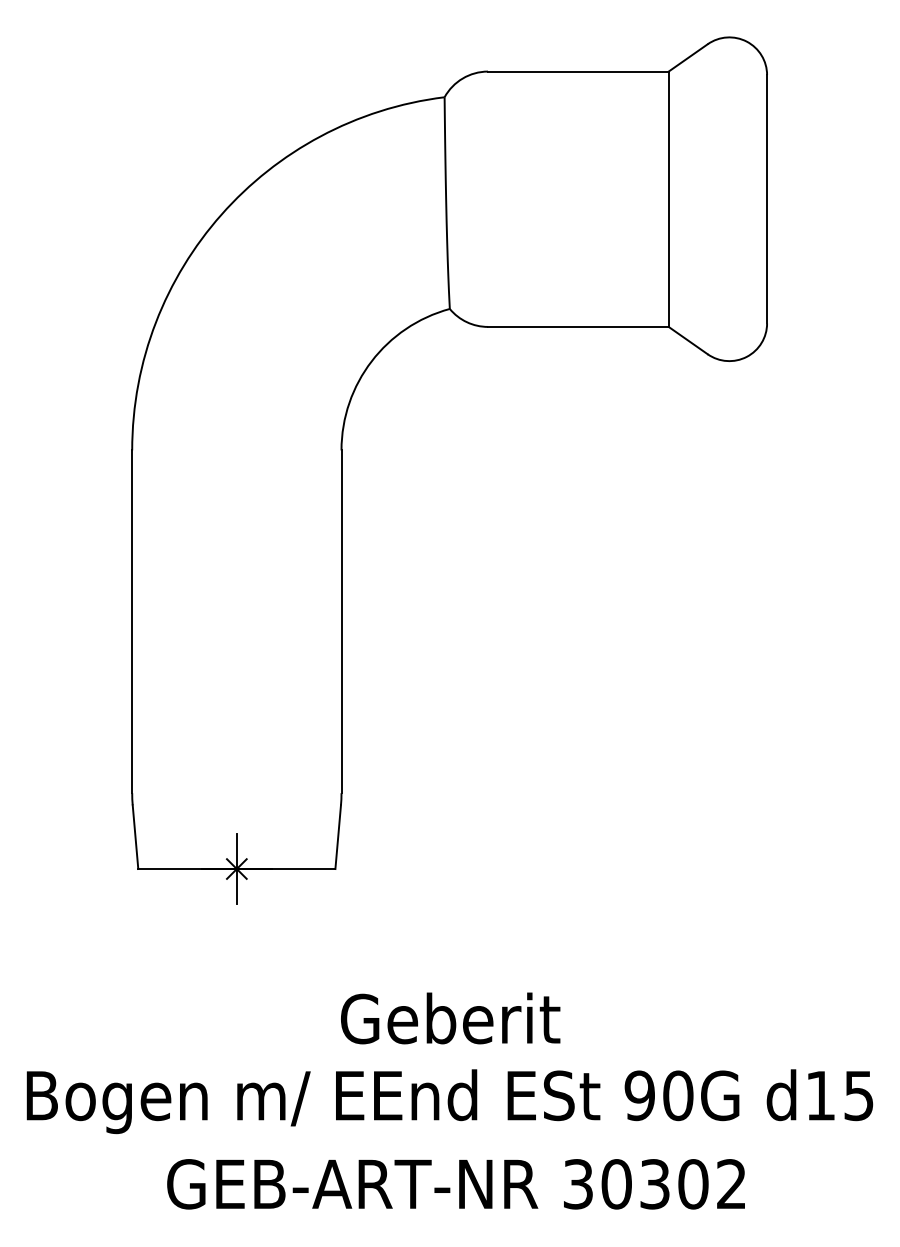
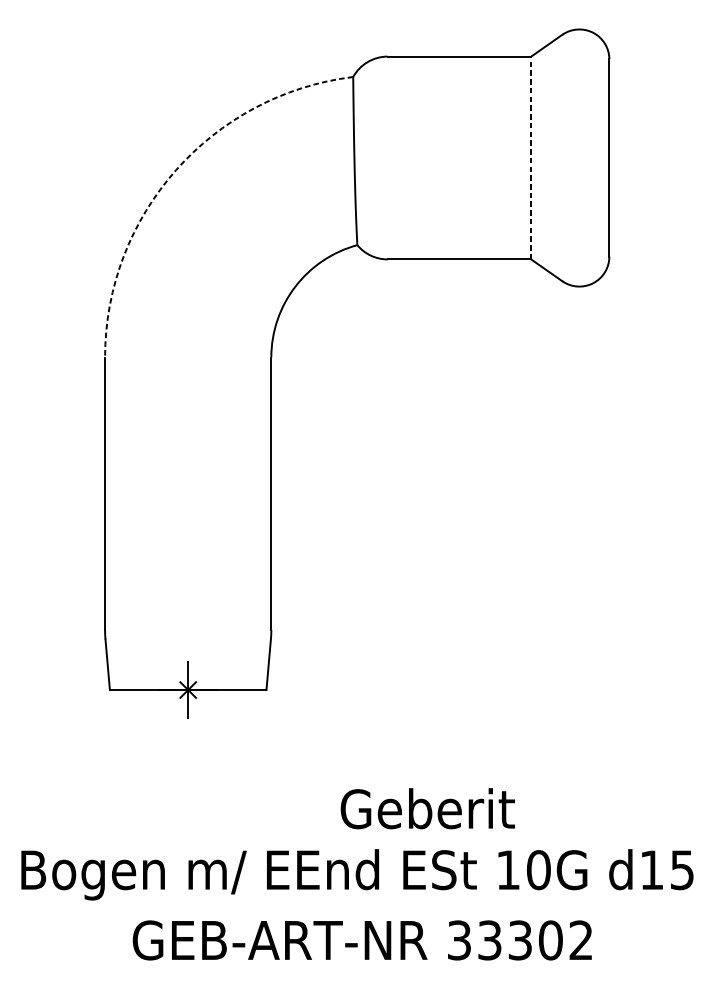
line: (668, 199) -> (531, 158), solid -> dashed
arc: (221, 214) -> (176, 170), solid -> dashed
text: (450, 1018) -> (427, 808), moved
text: (639, 1095) -> (508, 869), 90G -> 10G
text: (616, 1184) -> (489, 940), 30302 -> 33302

